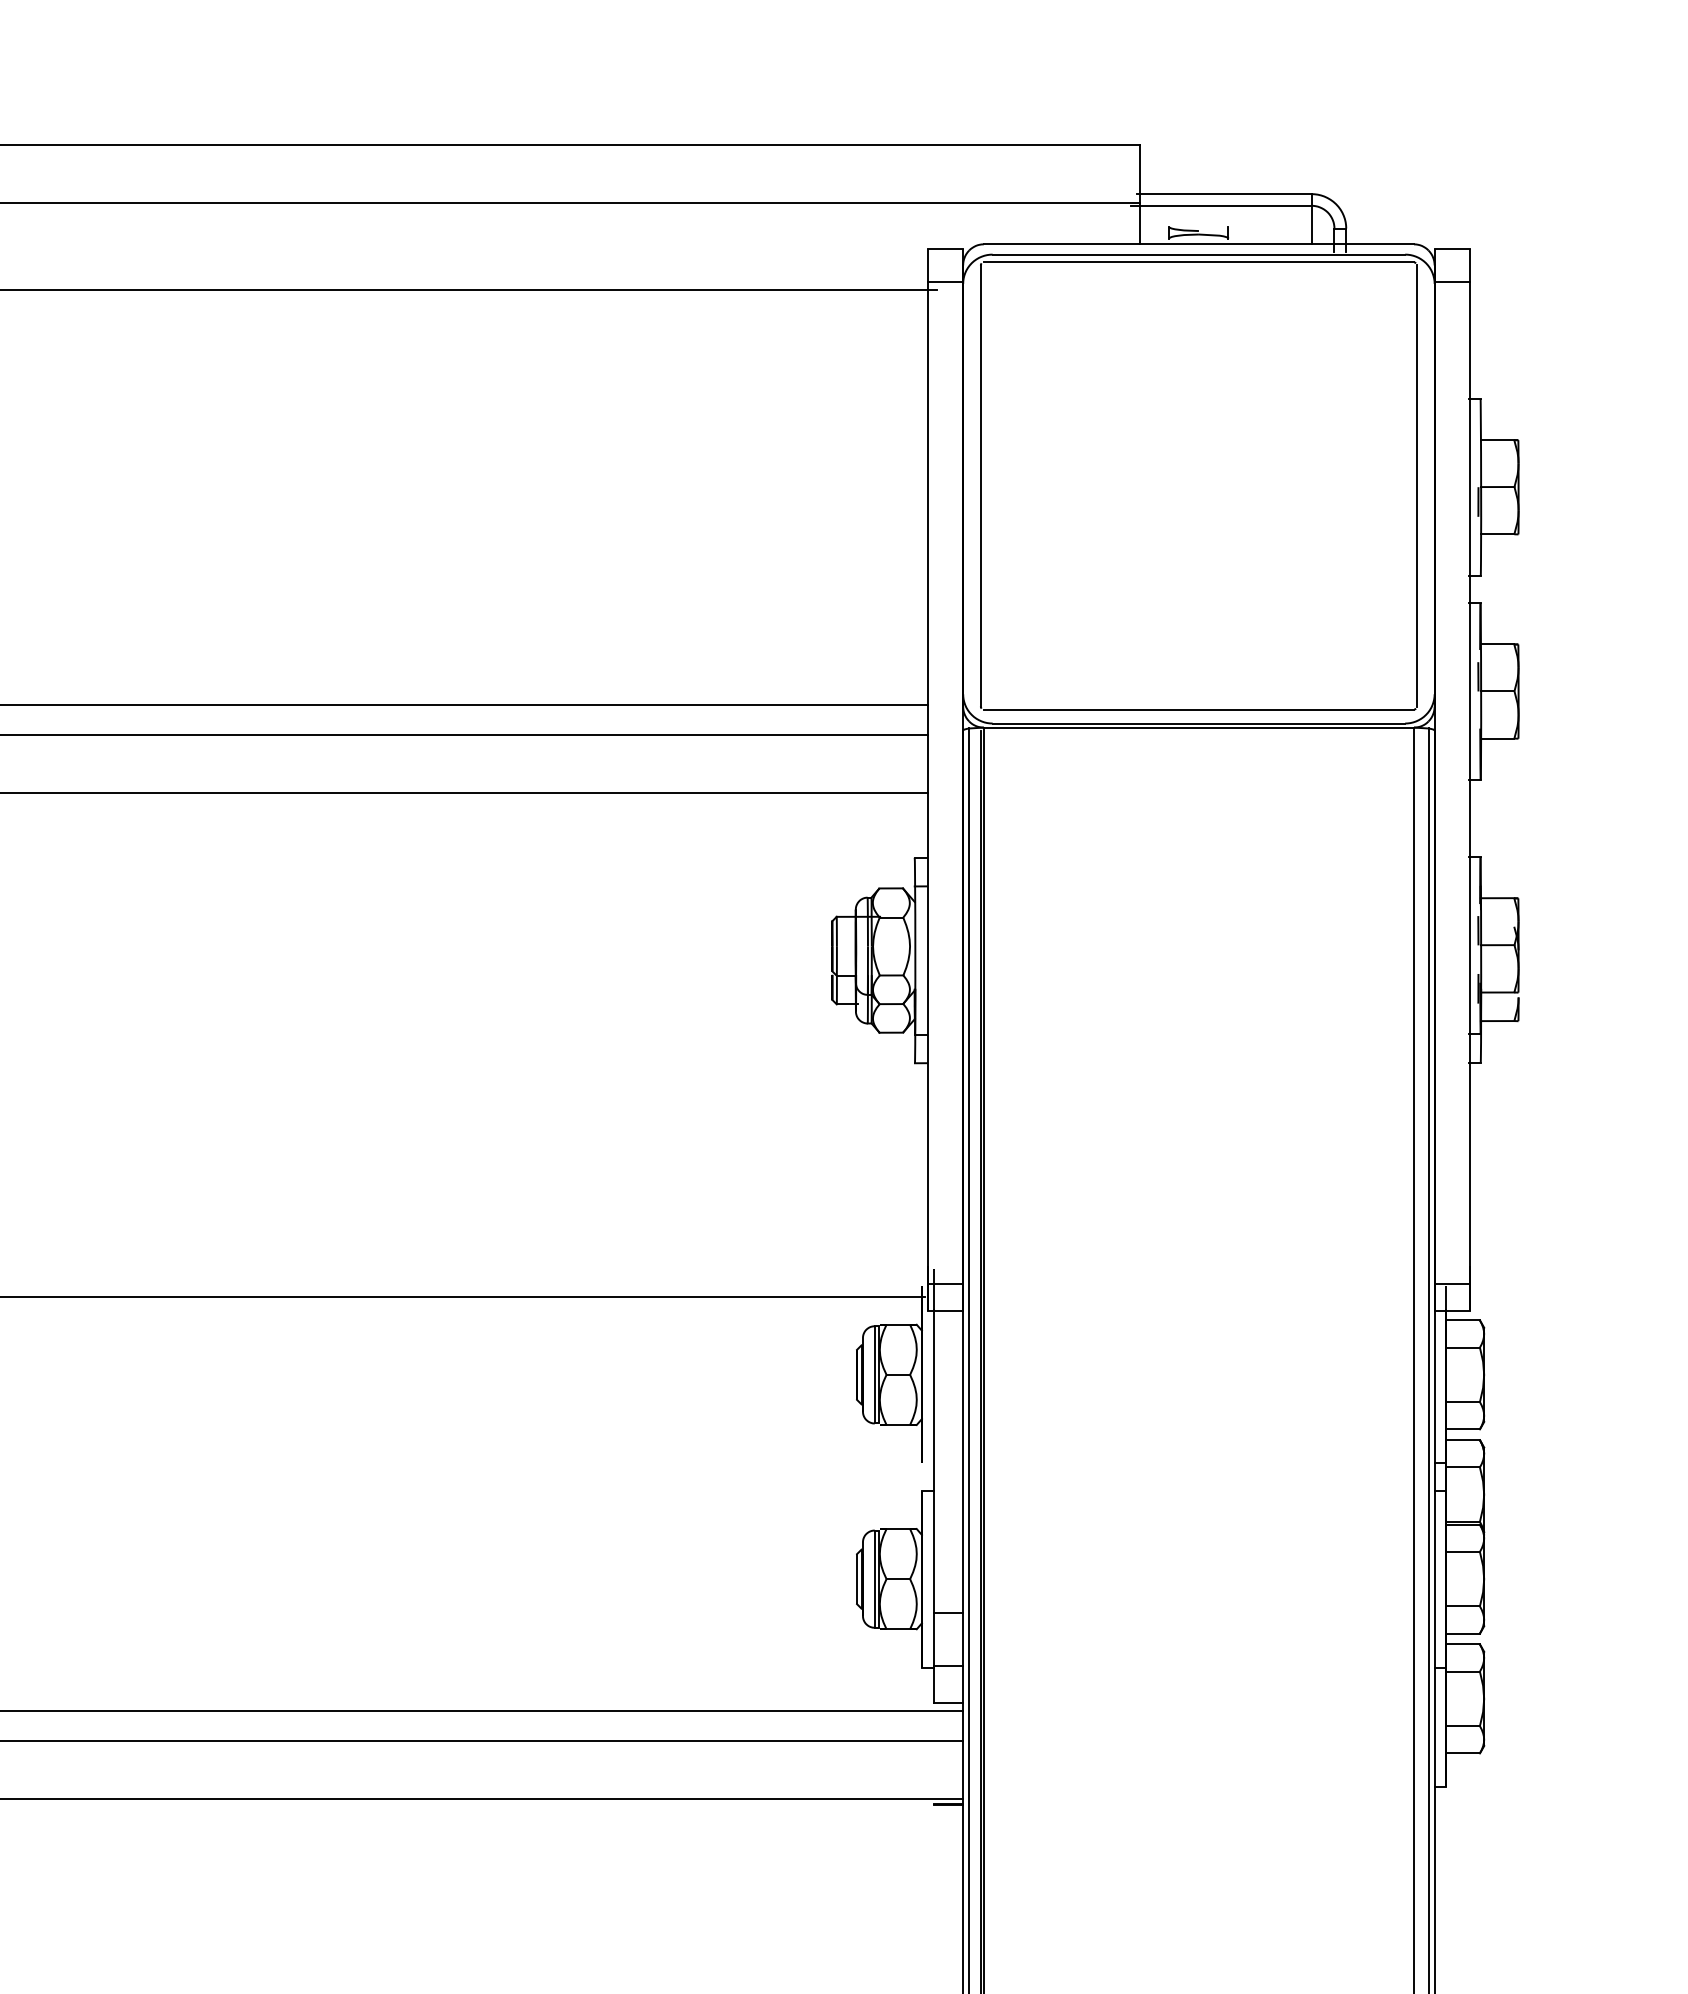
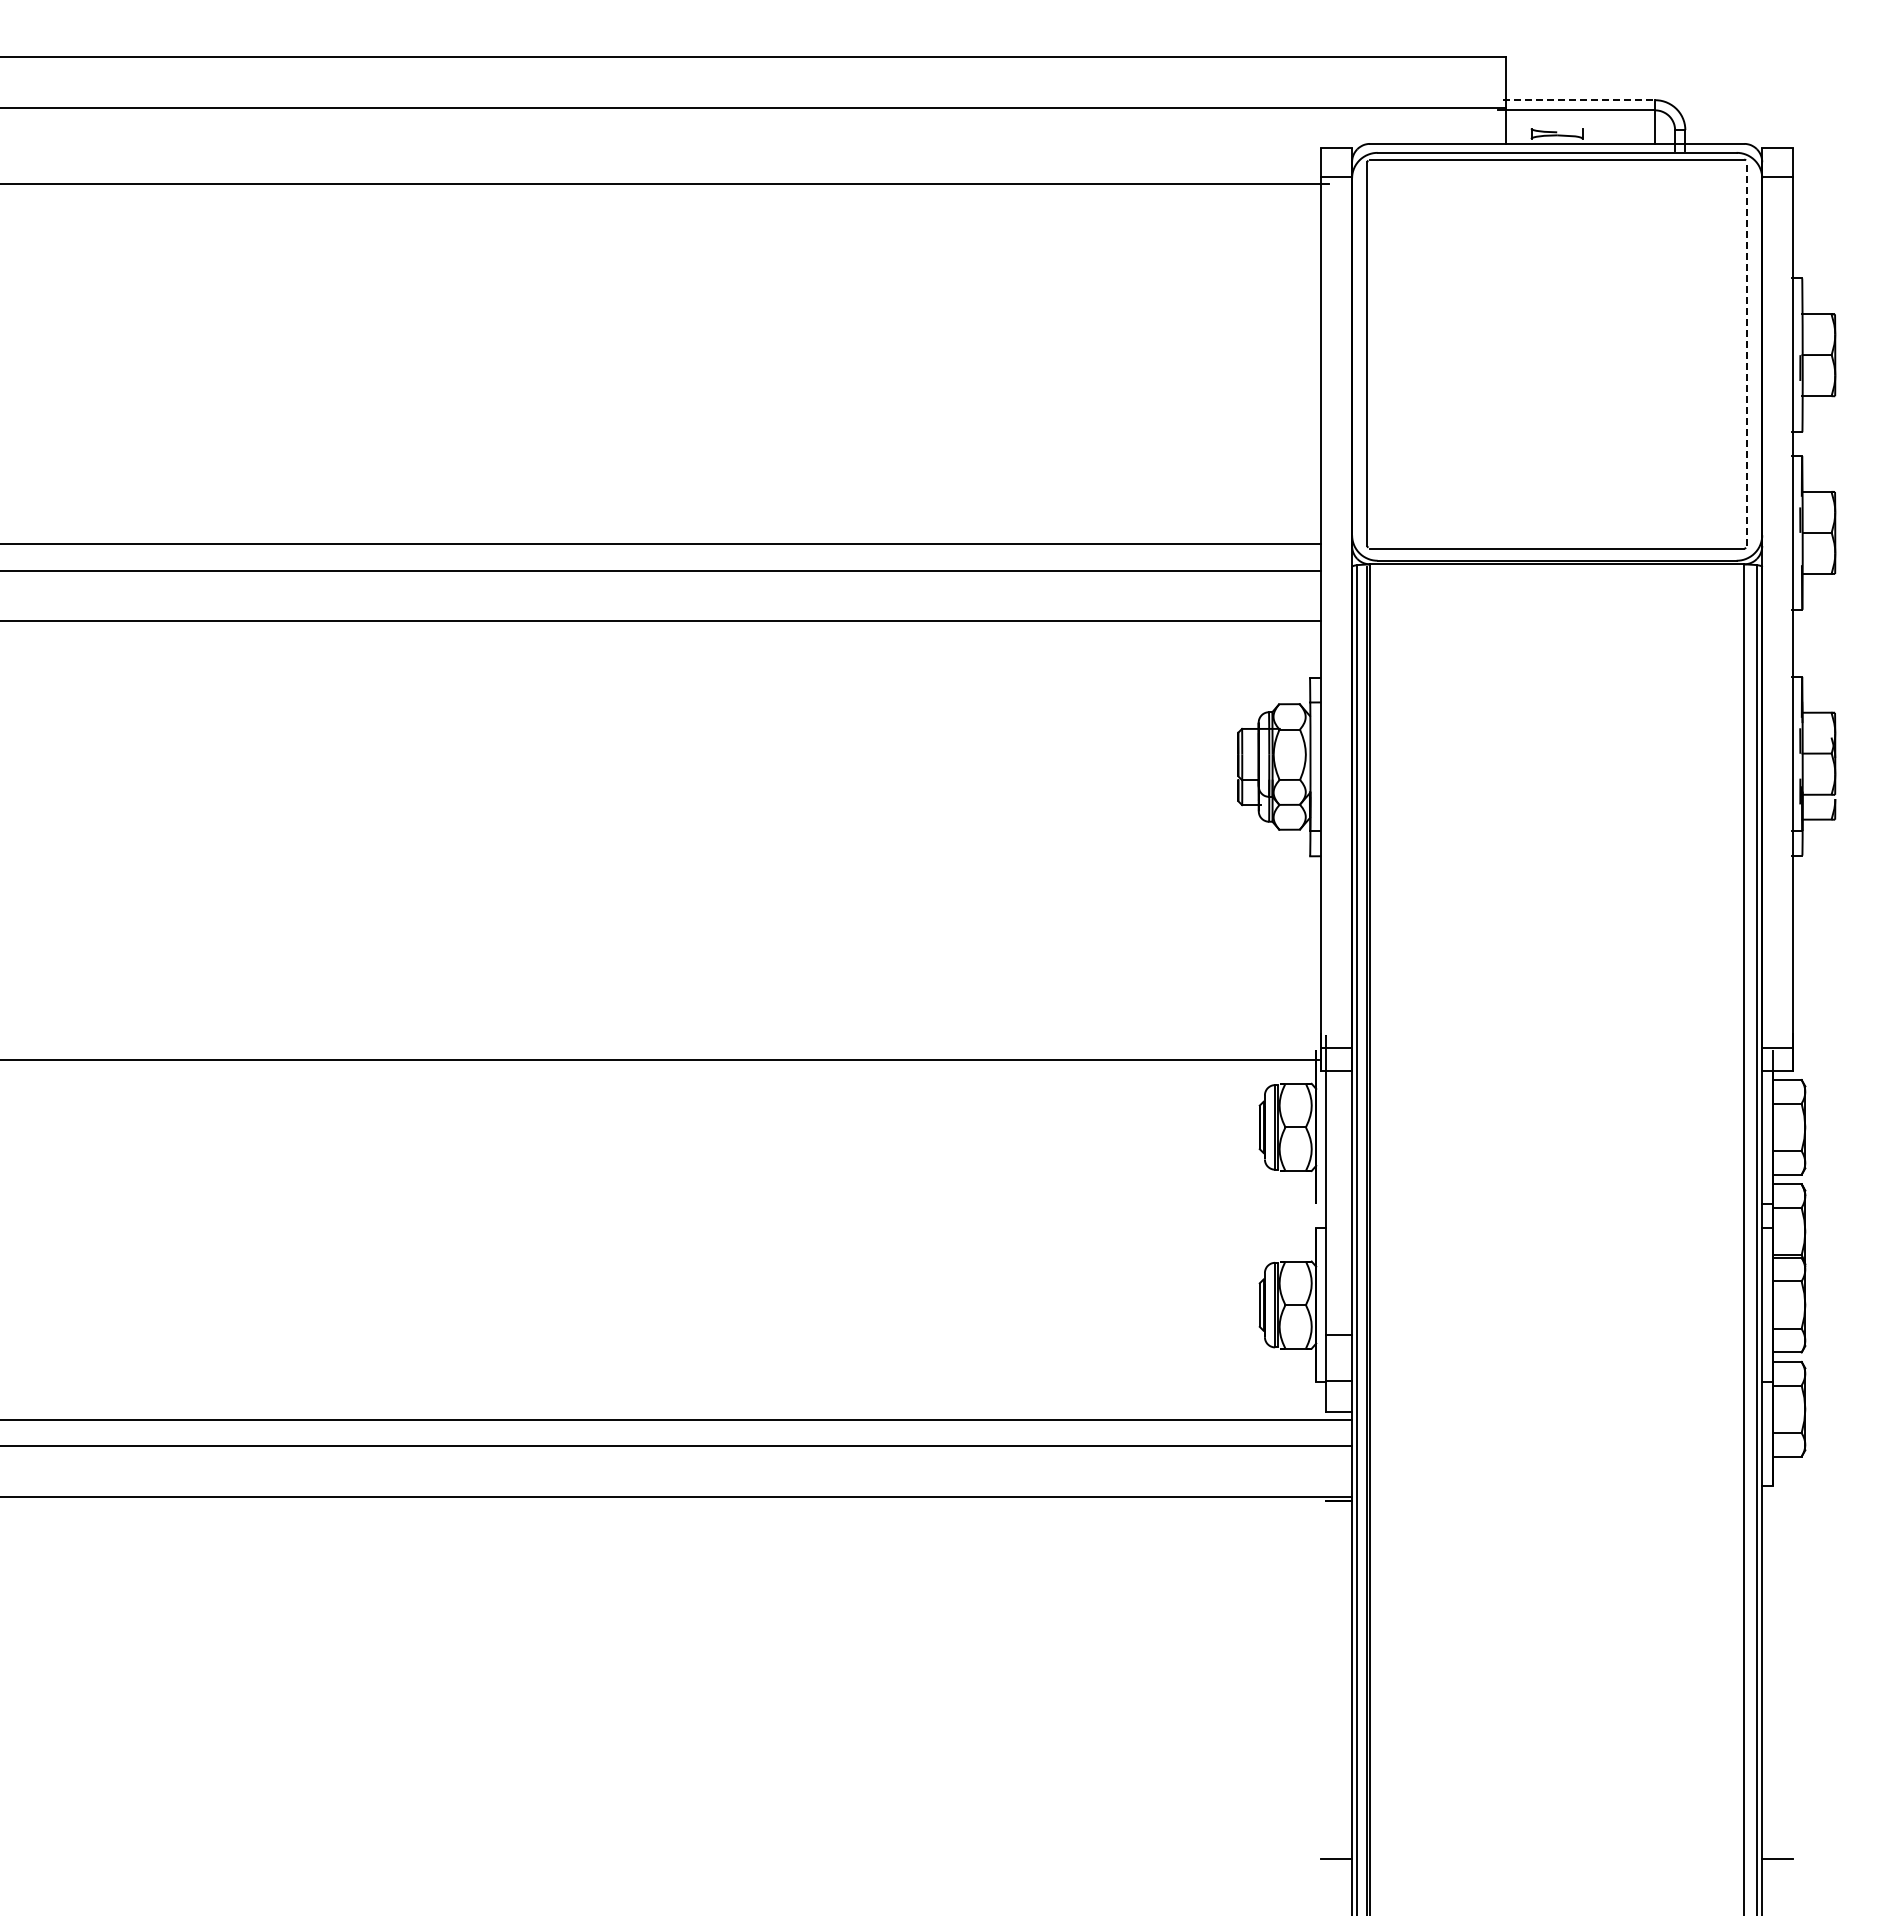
line: (1224, 194) -> (1579, 100), solid -> dashed
line: (1416, 486) -> (1746, 354), solid -> dashed

